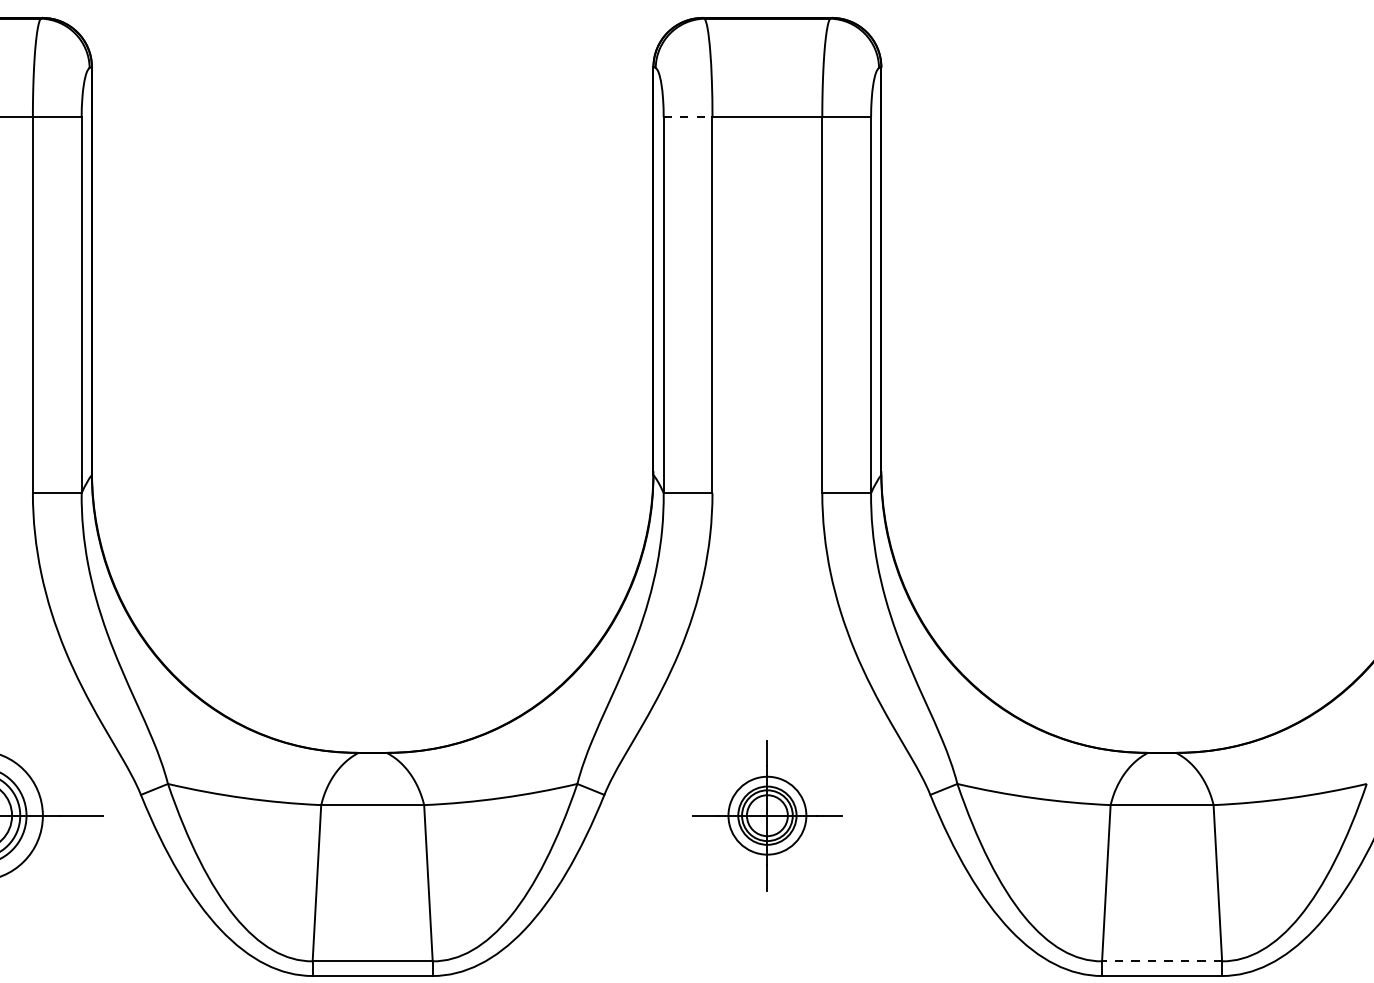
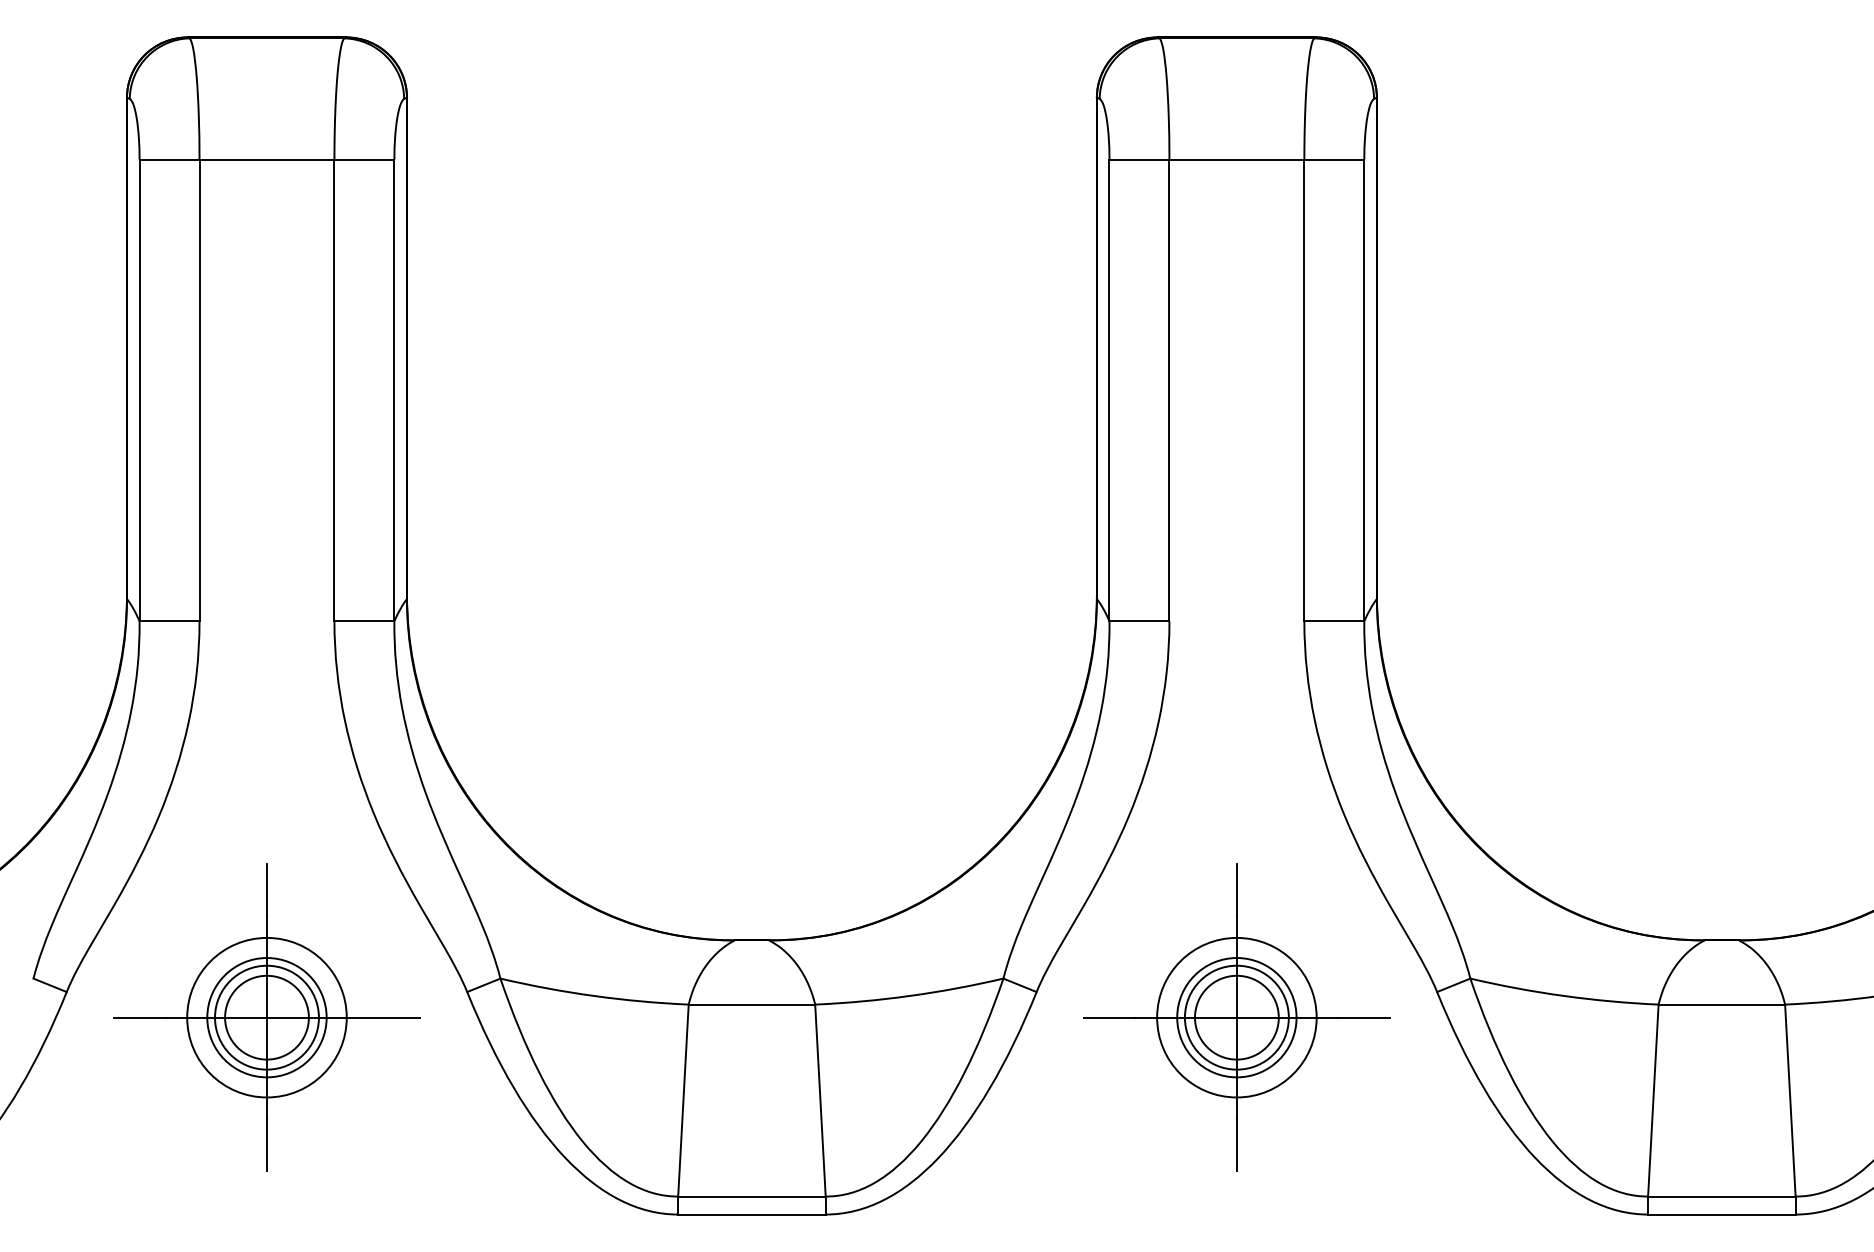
line: (688, 117) -> (1139, 159), dashed -> solid
part: (767, 815) -> (1236, 1017), size x1.67
line: (1161, 961) -> (1721, 1196), dashed -> solid

